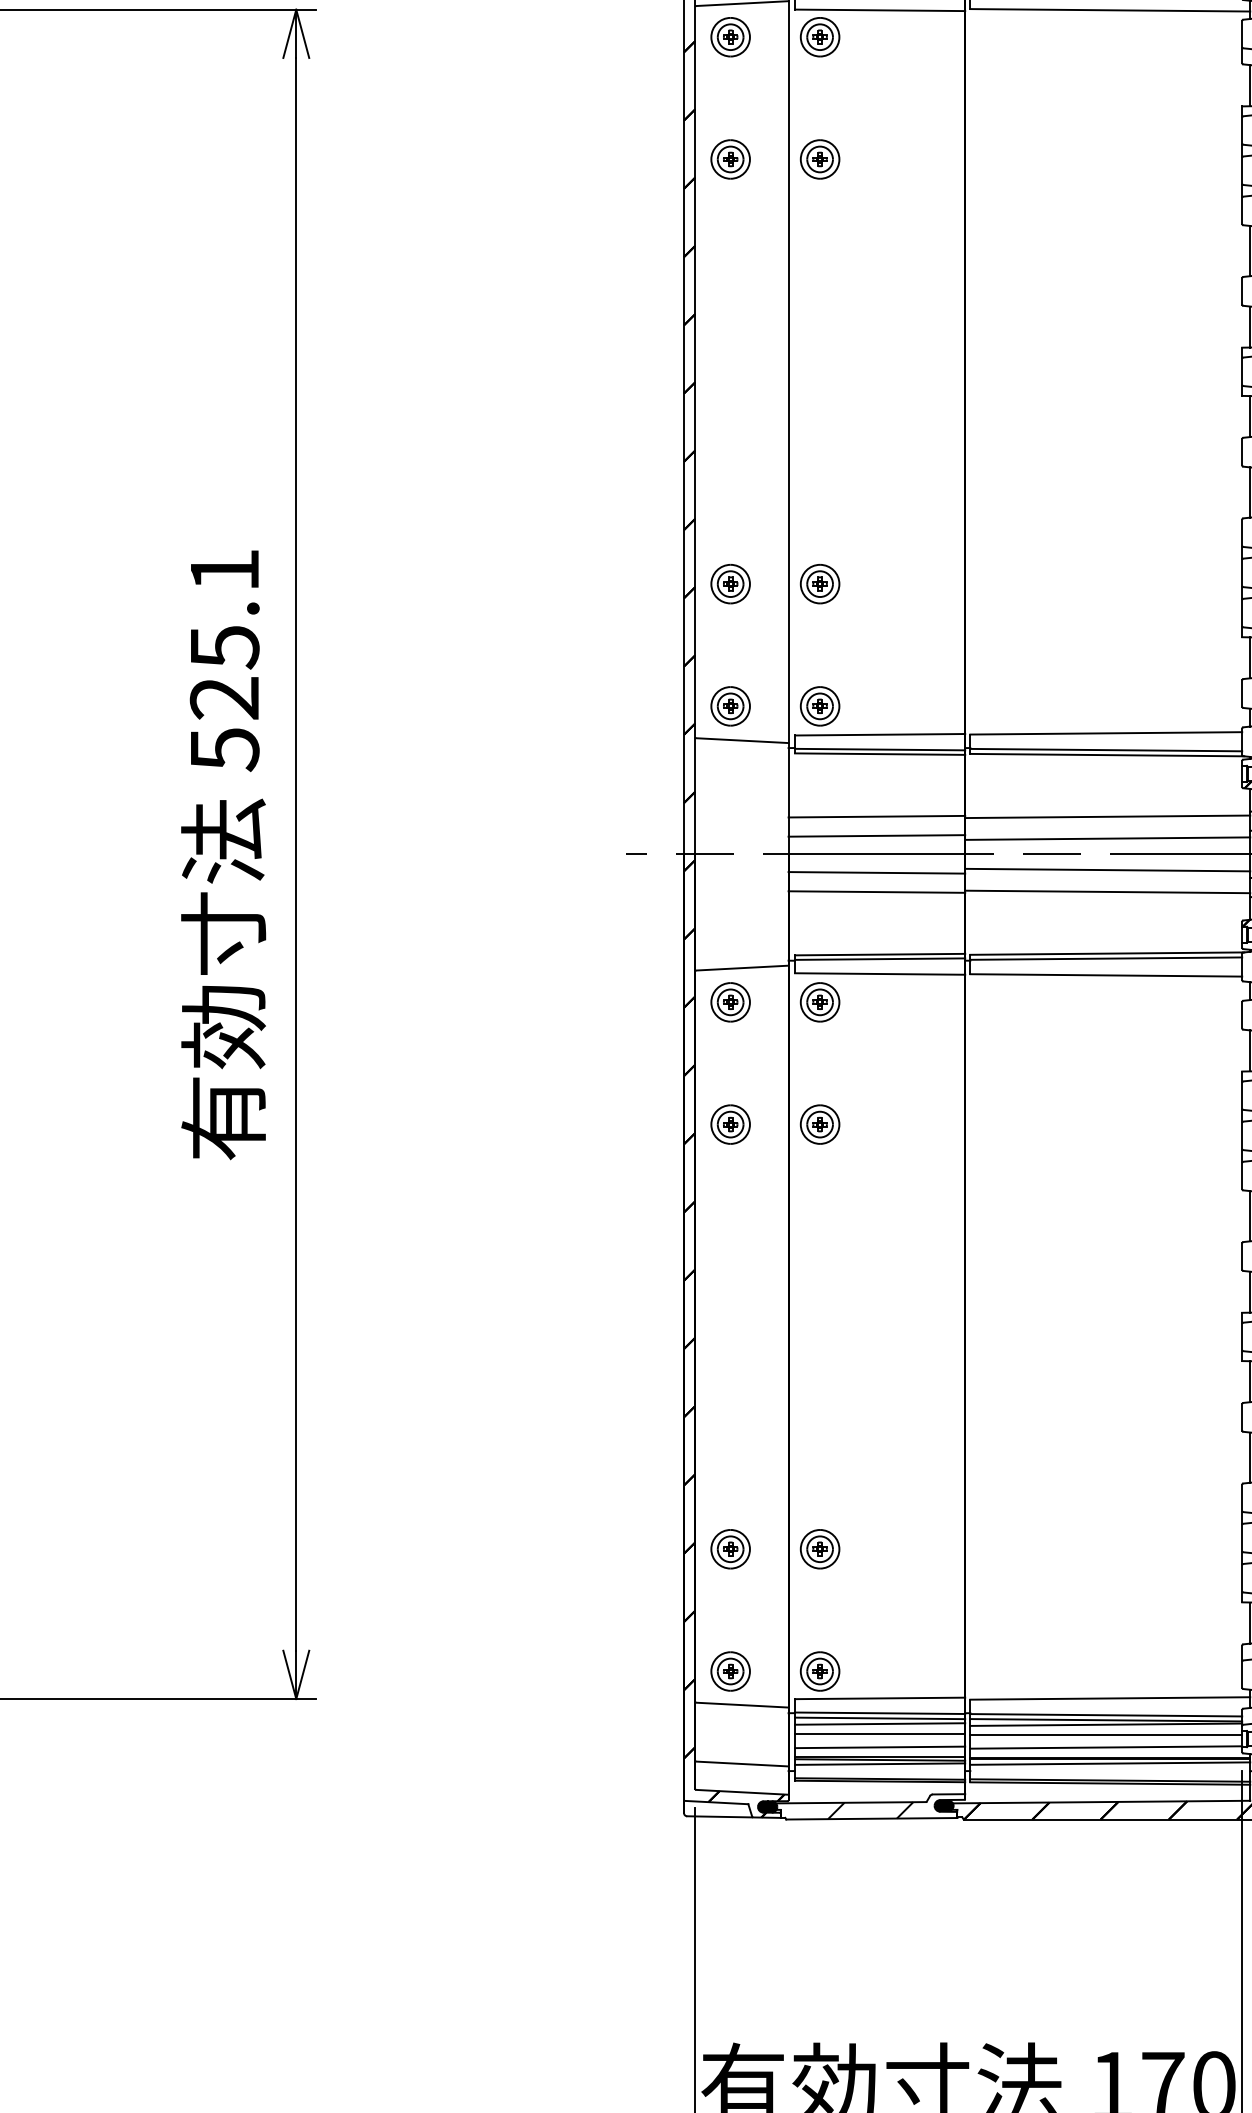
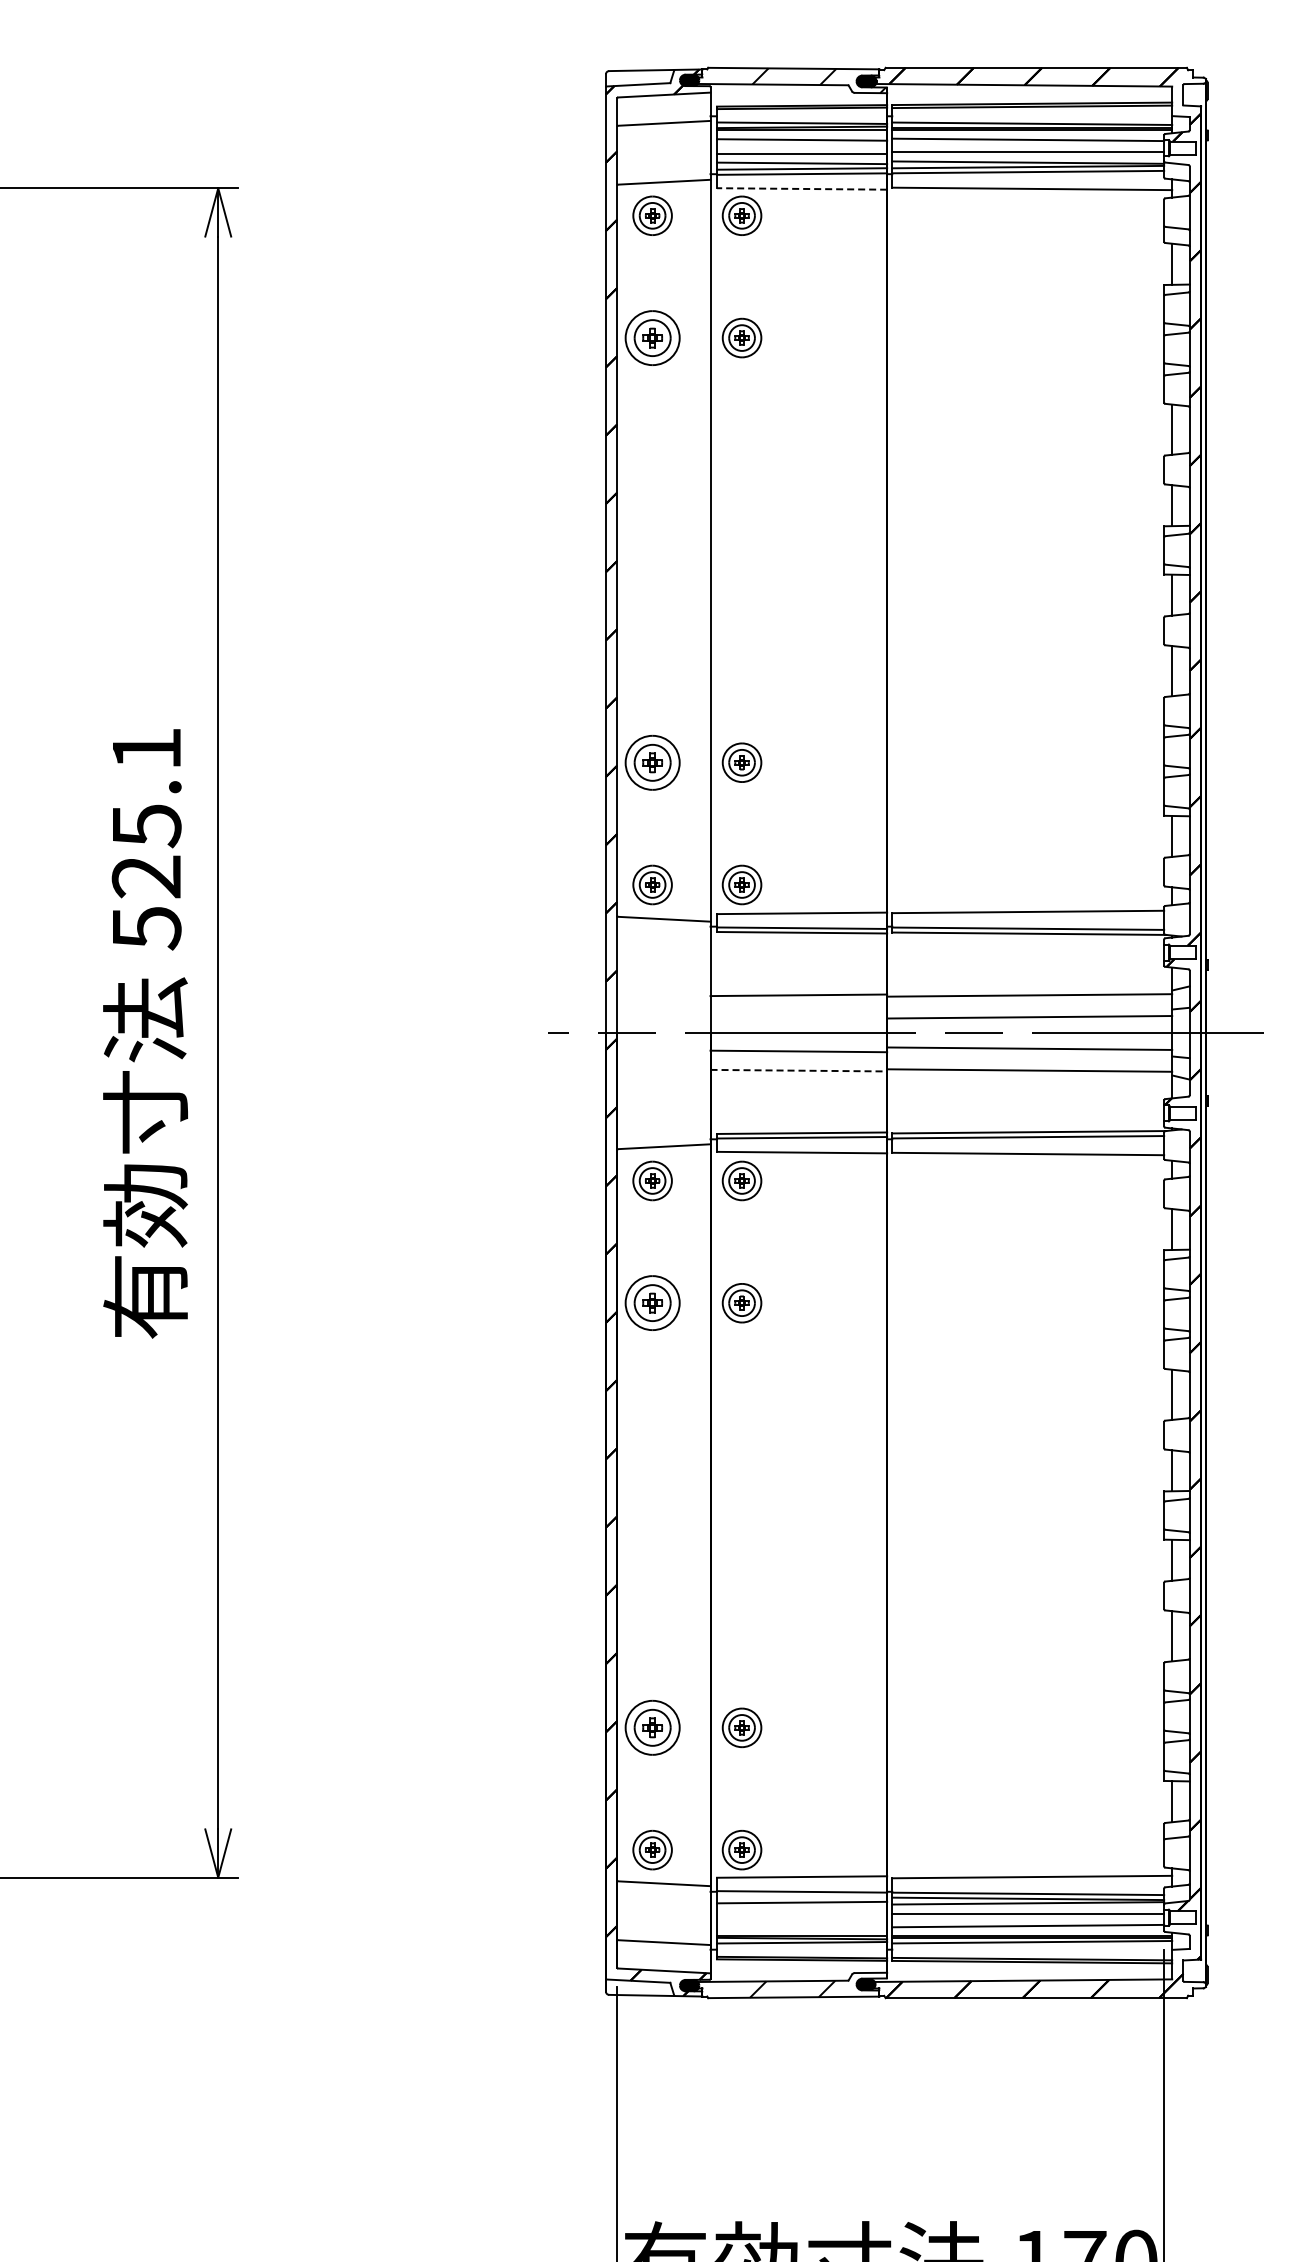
line: (879, 9) -> (801, 188), solid -> dashed
part: (730, 158) -> (652, 337), size x1.4
part: (730, 583) -> (652, 762), size x1.4
line: (876, 835) -> (798, 1014), removed
line: (877, 891) -> (799, 1070), solid -> dashed
part: (730, 1124) -> (652, 1303), size x1.4
part: (730, 1548) -> (652, 1727), size x1.4
line: (879, 1717) -> (801, 1896), removed
line: (879, 1733) -> (801, 1912), removed
line: (879, 1746) -> (801, 1925), removed

